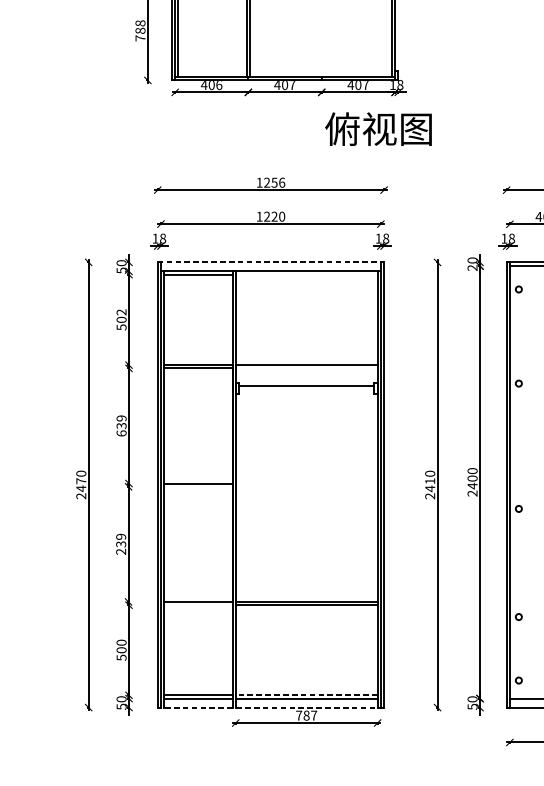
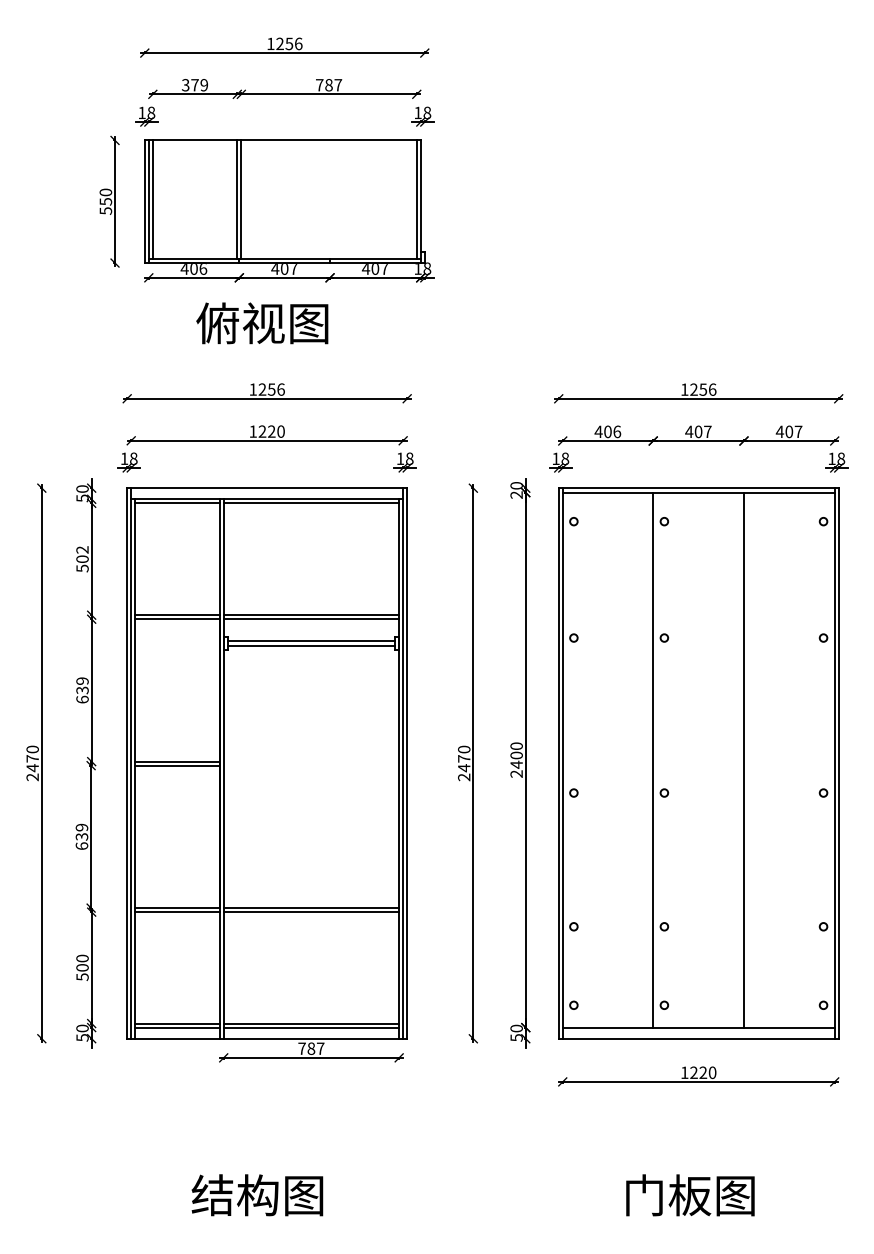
text: (140, 30) -> (105, 201), 788 -> 550
text: (378, 129) -> (262, 323), moved
line: (271, 262) -> (267, 488), dashed -> solid
line: (306, 274) -> (311, 503), added
line: (306, 368) -> (311, 619), added
line: (306, 389) -> (311, 645), added
text: (430, 480) -> (464, 758), 2410 -> 2470
line: (198, 486) -> (177, 765), added
text: (120, 551) -> (81, 845), 239 -> 639
line: (198, 605) -> (177, 912), added
line: (306, 695) -> (311, 1023), dashed -> solid
line: (271, 707) -> (267, 1038), dashed -> solid

